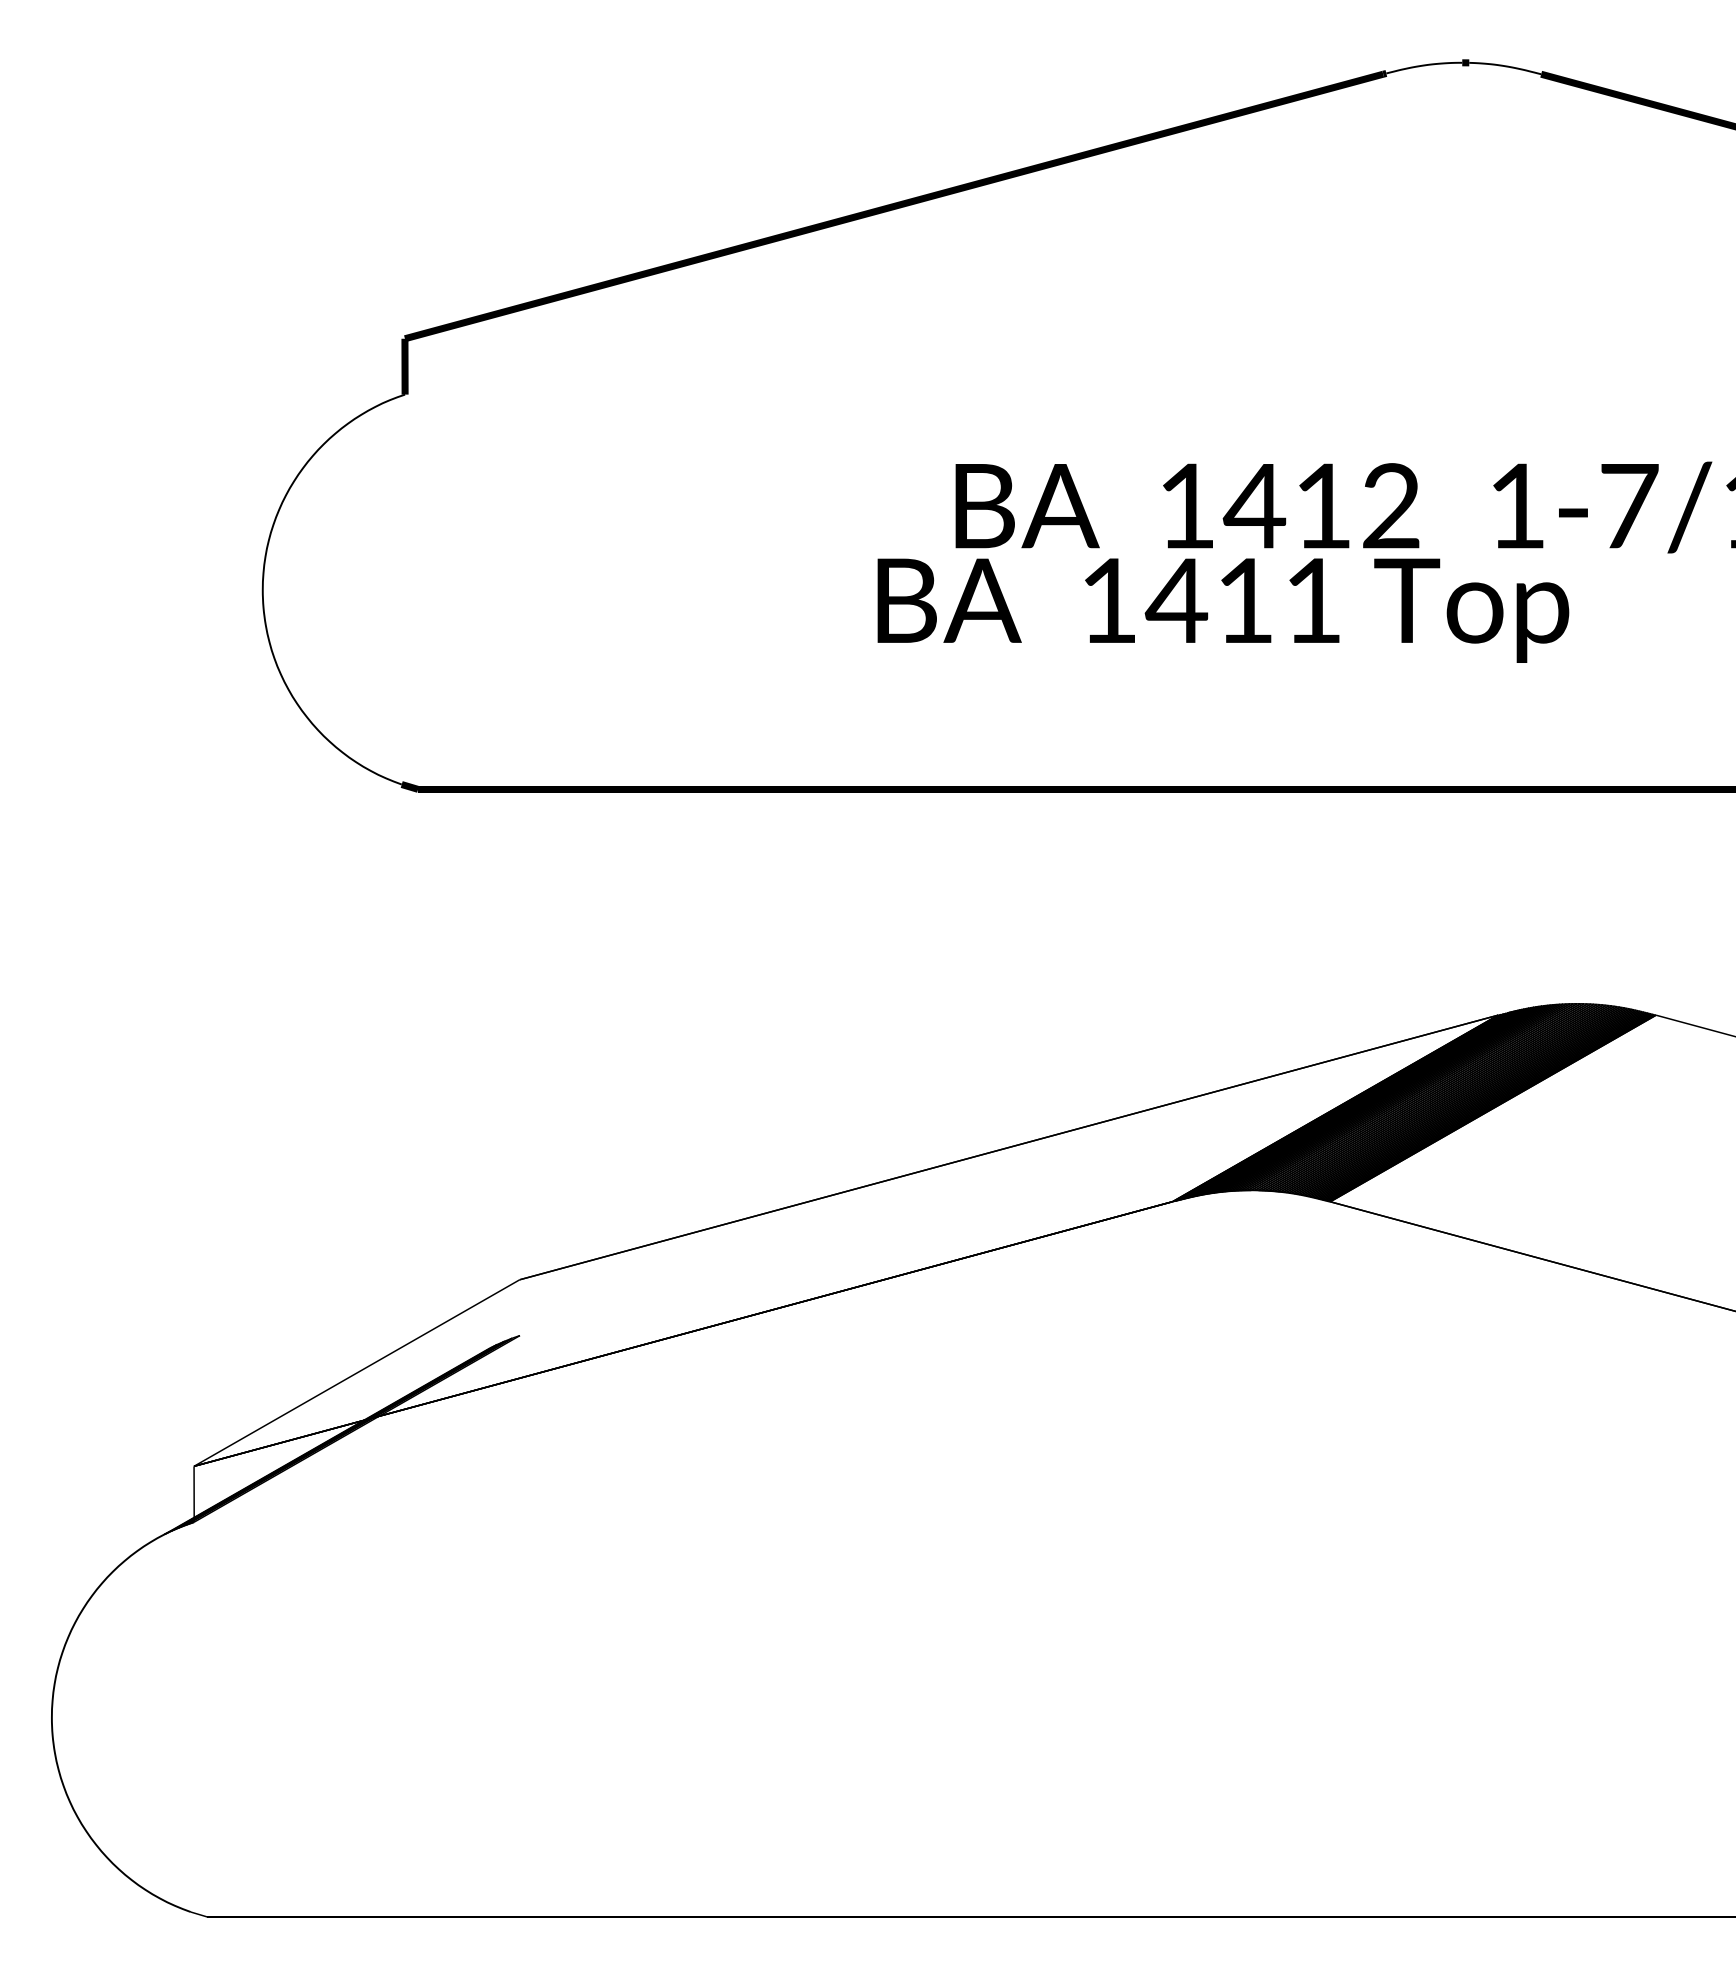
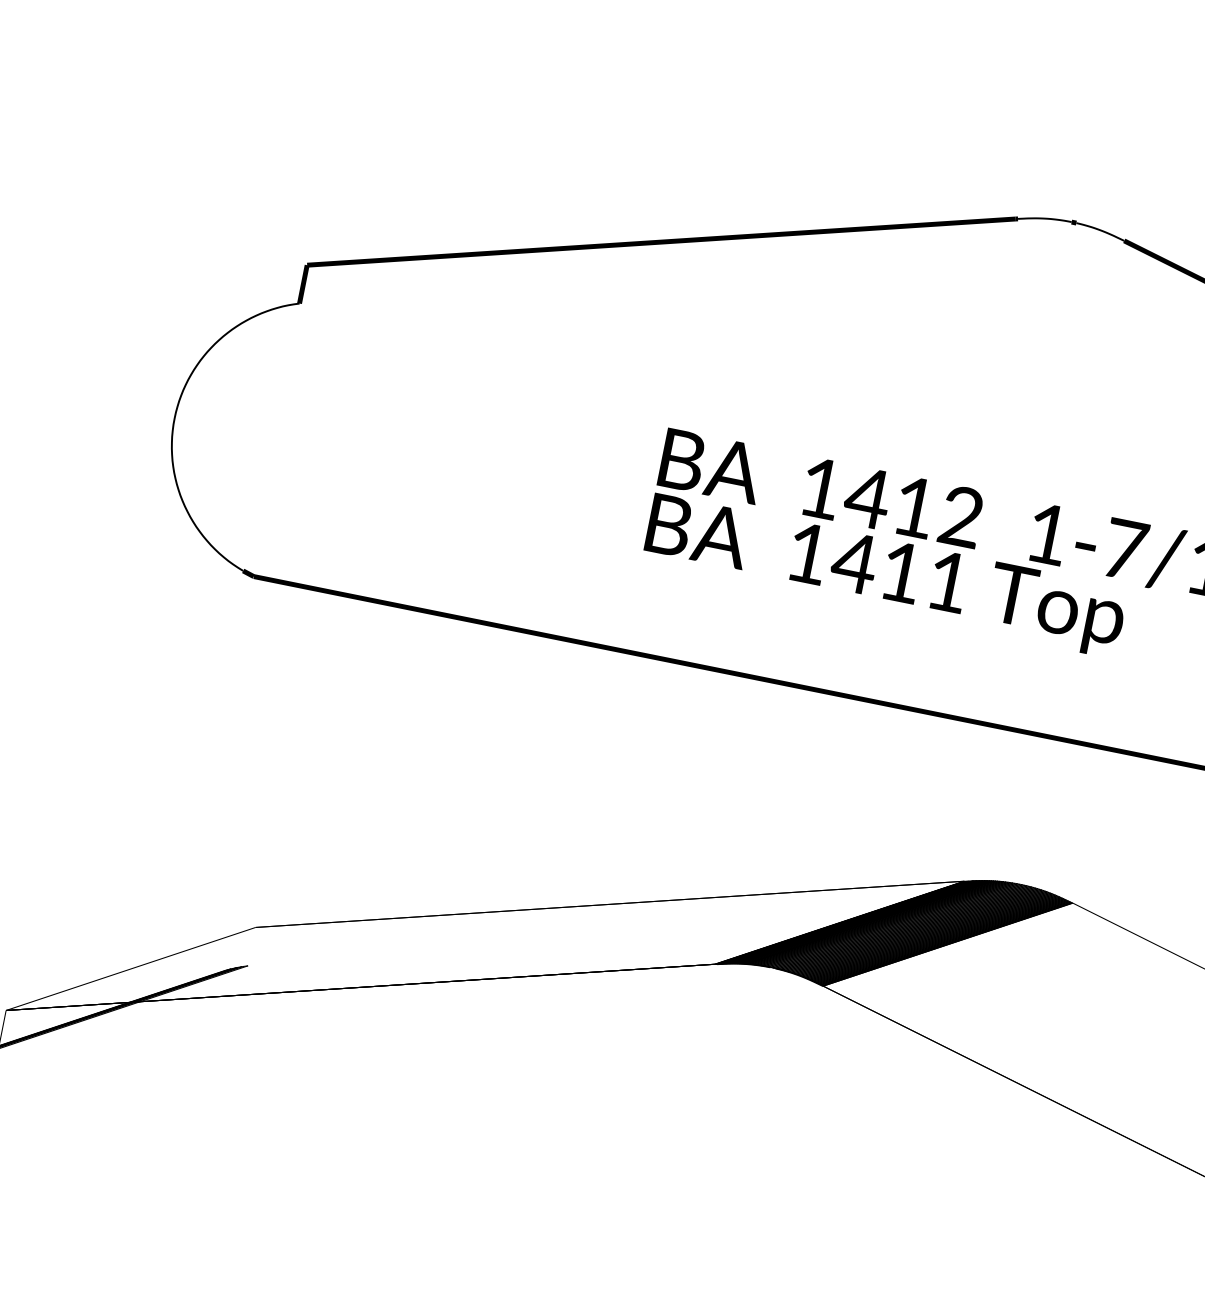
text: (1223, 610) -> (885, 576), moved

